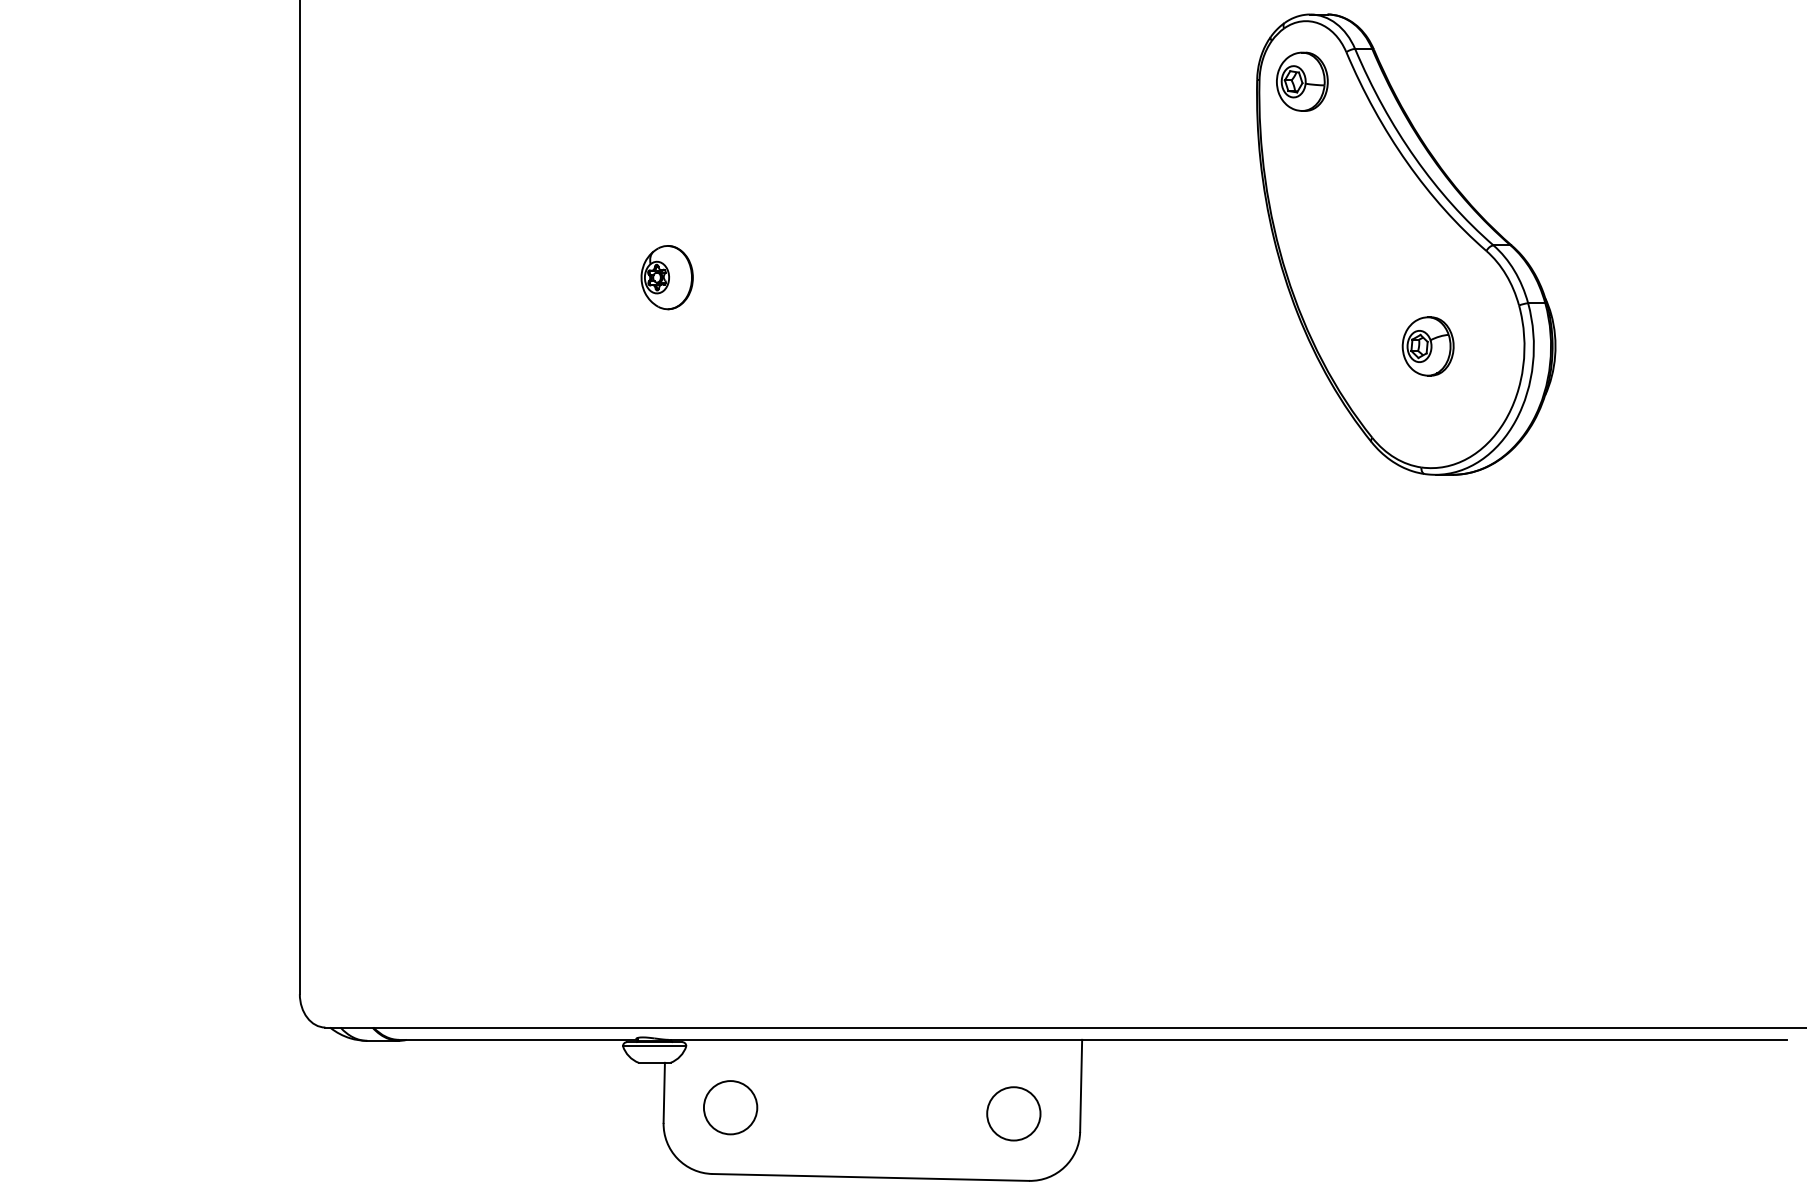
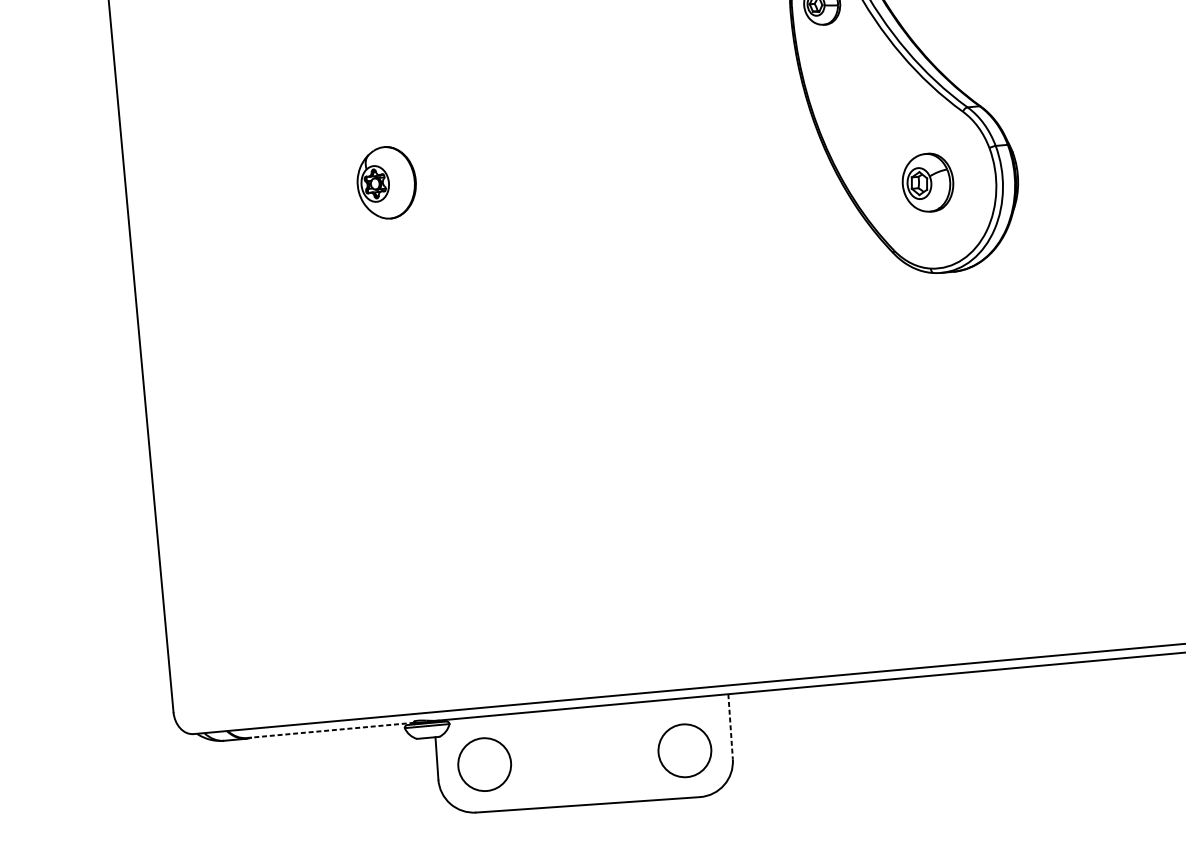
part: (666, 277) -> (386, 183), size x1.6
part: (1427, 346) -> (927, 182), size x1.4
line: (519, 1039) -> (331, 730), solid -> dashed
line: (1081, 1086) -> (730, 727), solid -> dashed
circle: (730, 1107) -> (484, 764), size x1.4
circle: (1013, 1113) -> (684, 750), size x1.4

